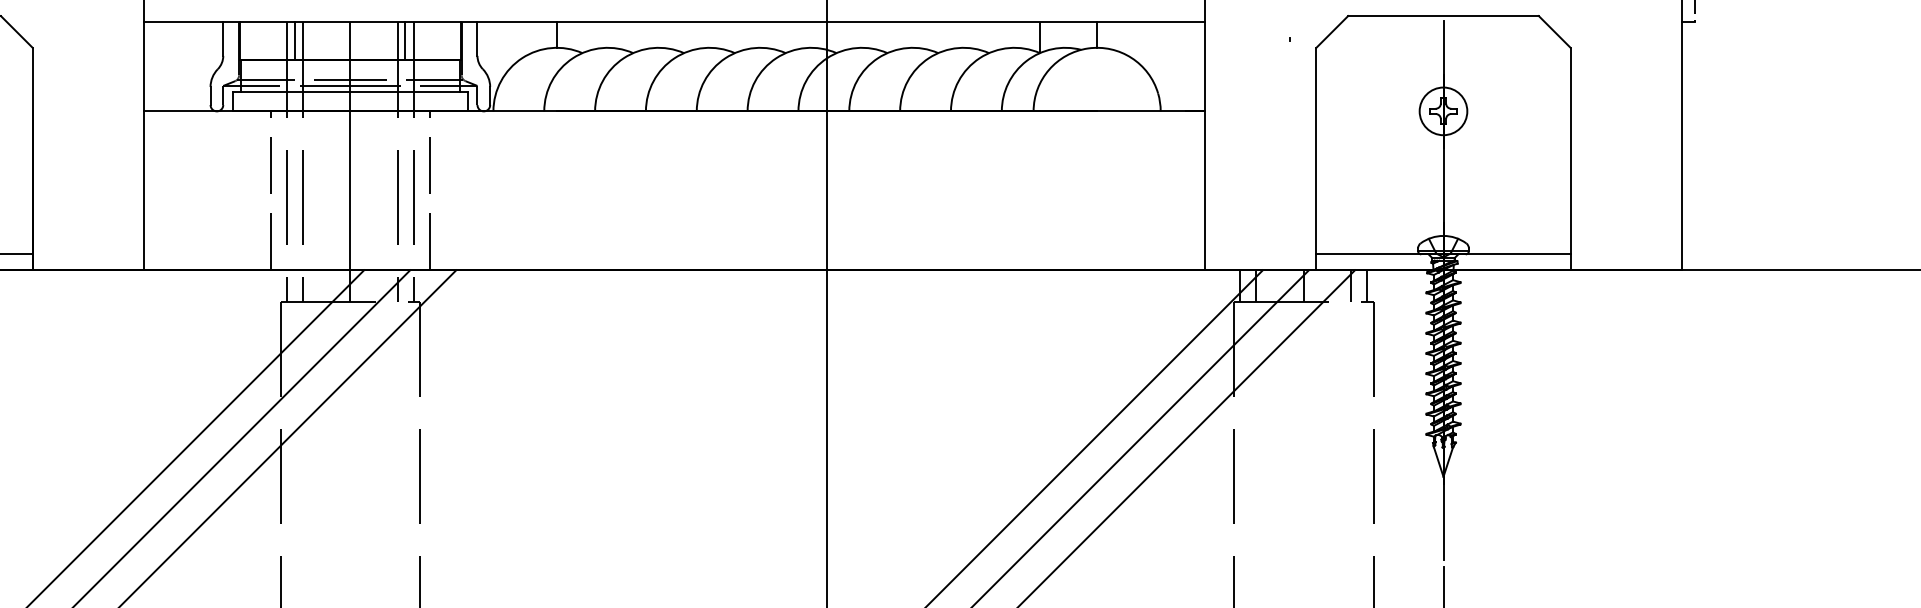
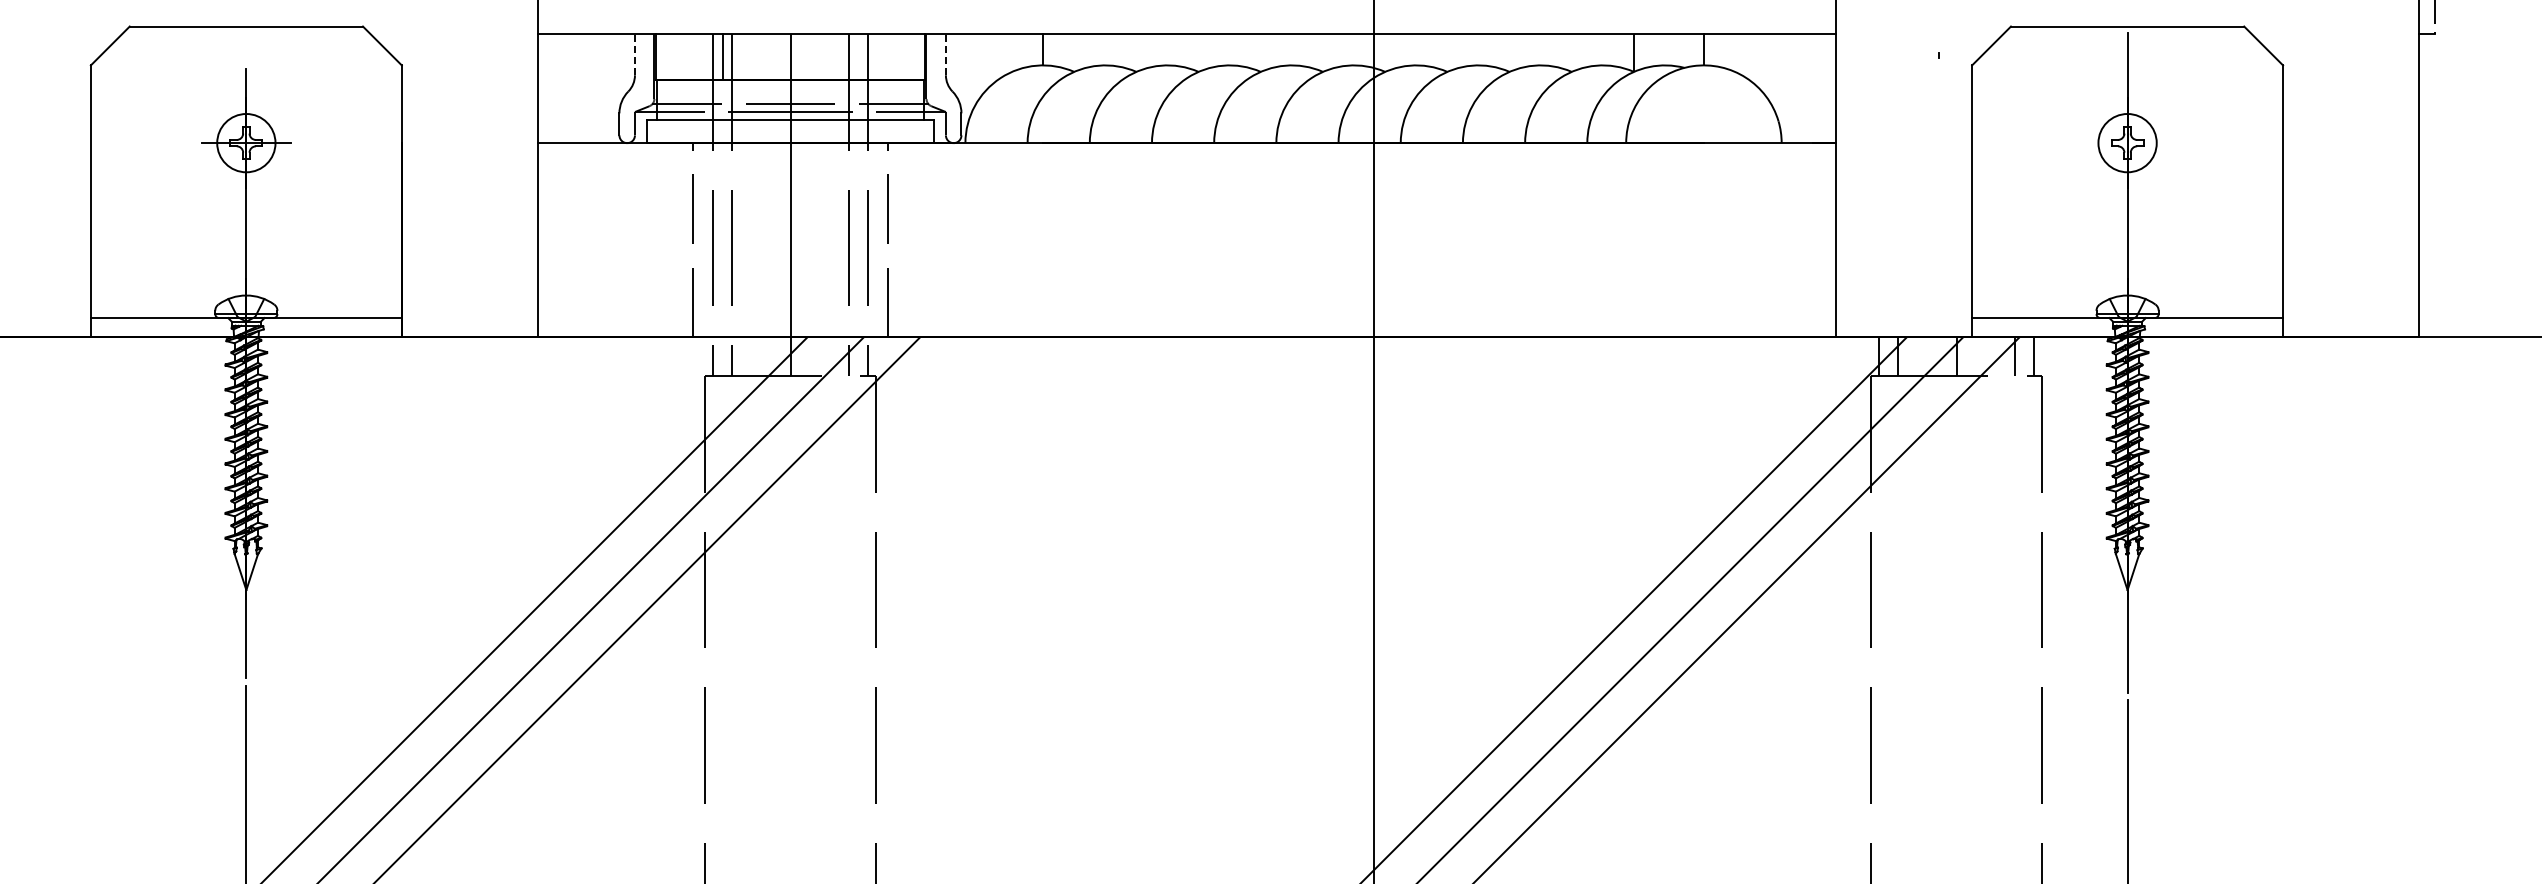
line: (222, 38) -> (634, 54), solid -> dashed
line: (477, 38) -> (945, 54), solid -> dashed
line: (405, 41) -> (857, 57), removed

